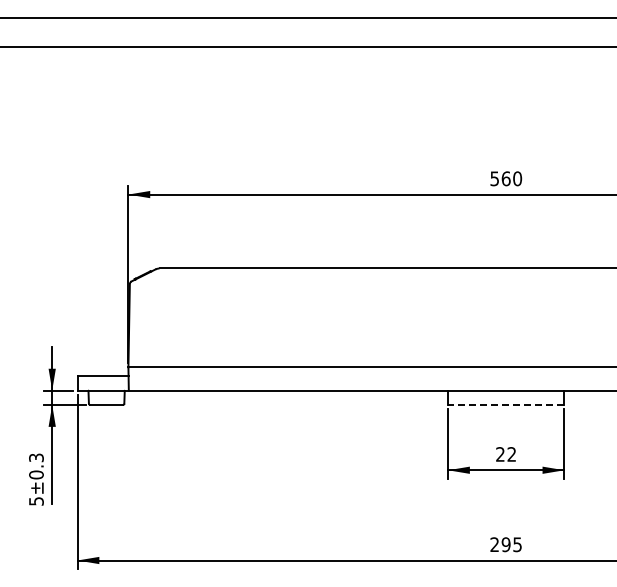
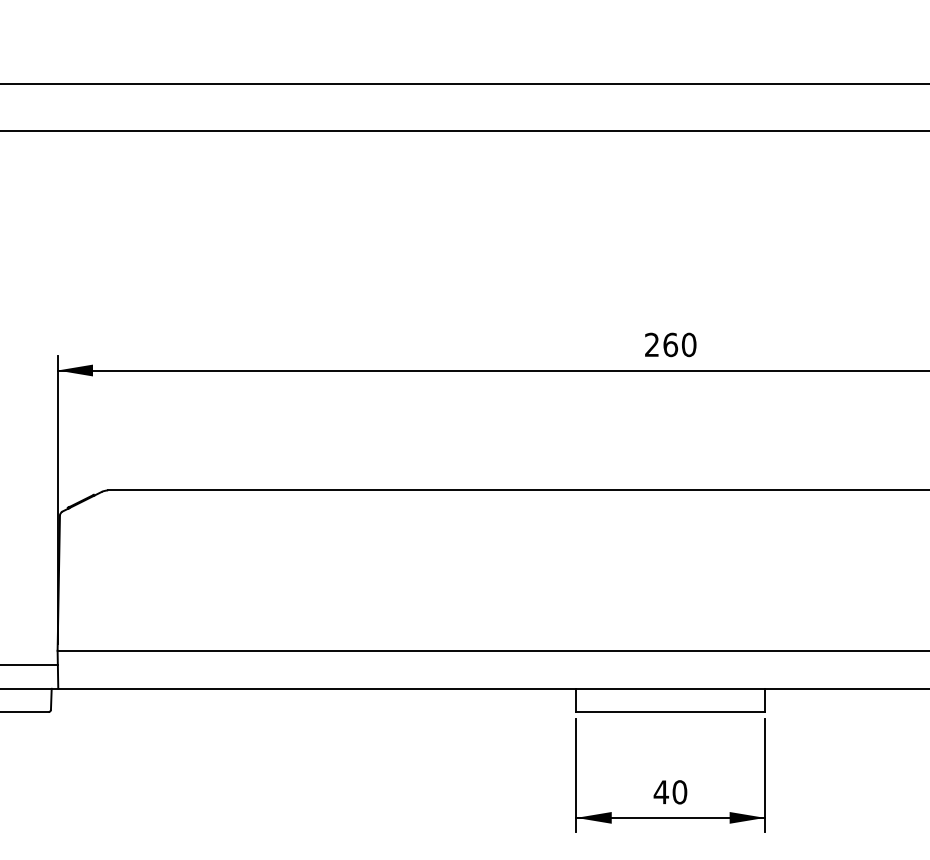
text: (494, 178) -> (651, 344), 560 -> 260
line: (505, 405) -> (669, 712), dashed -> solid
text: (505, 454) -> (669, 792), 22 -> 40

